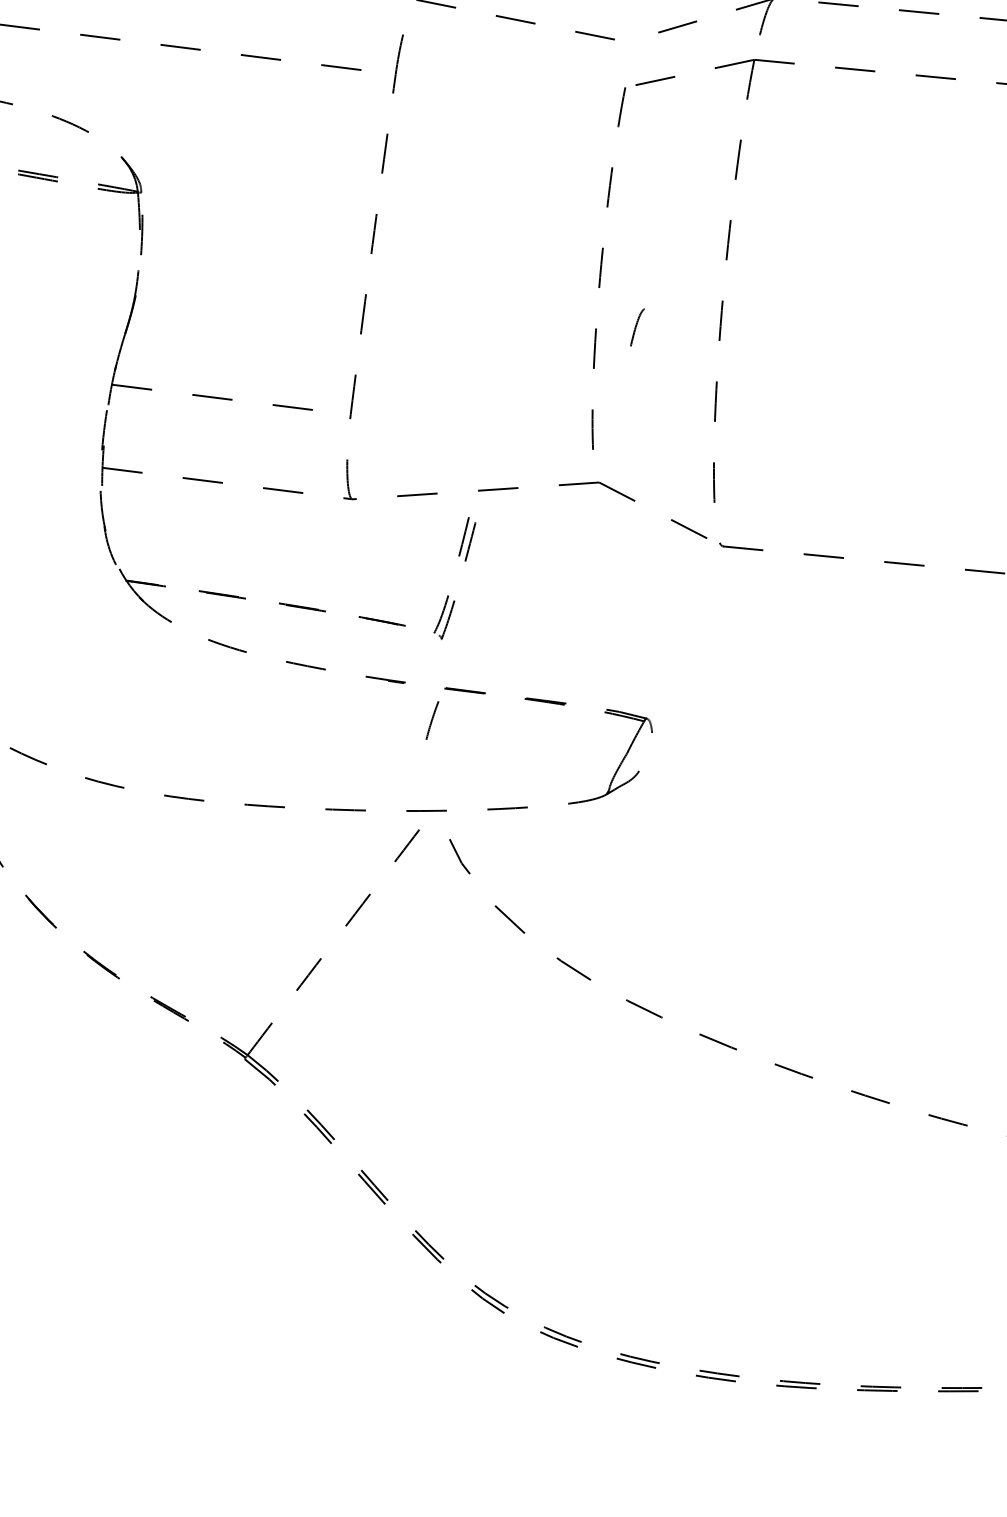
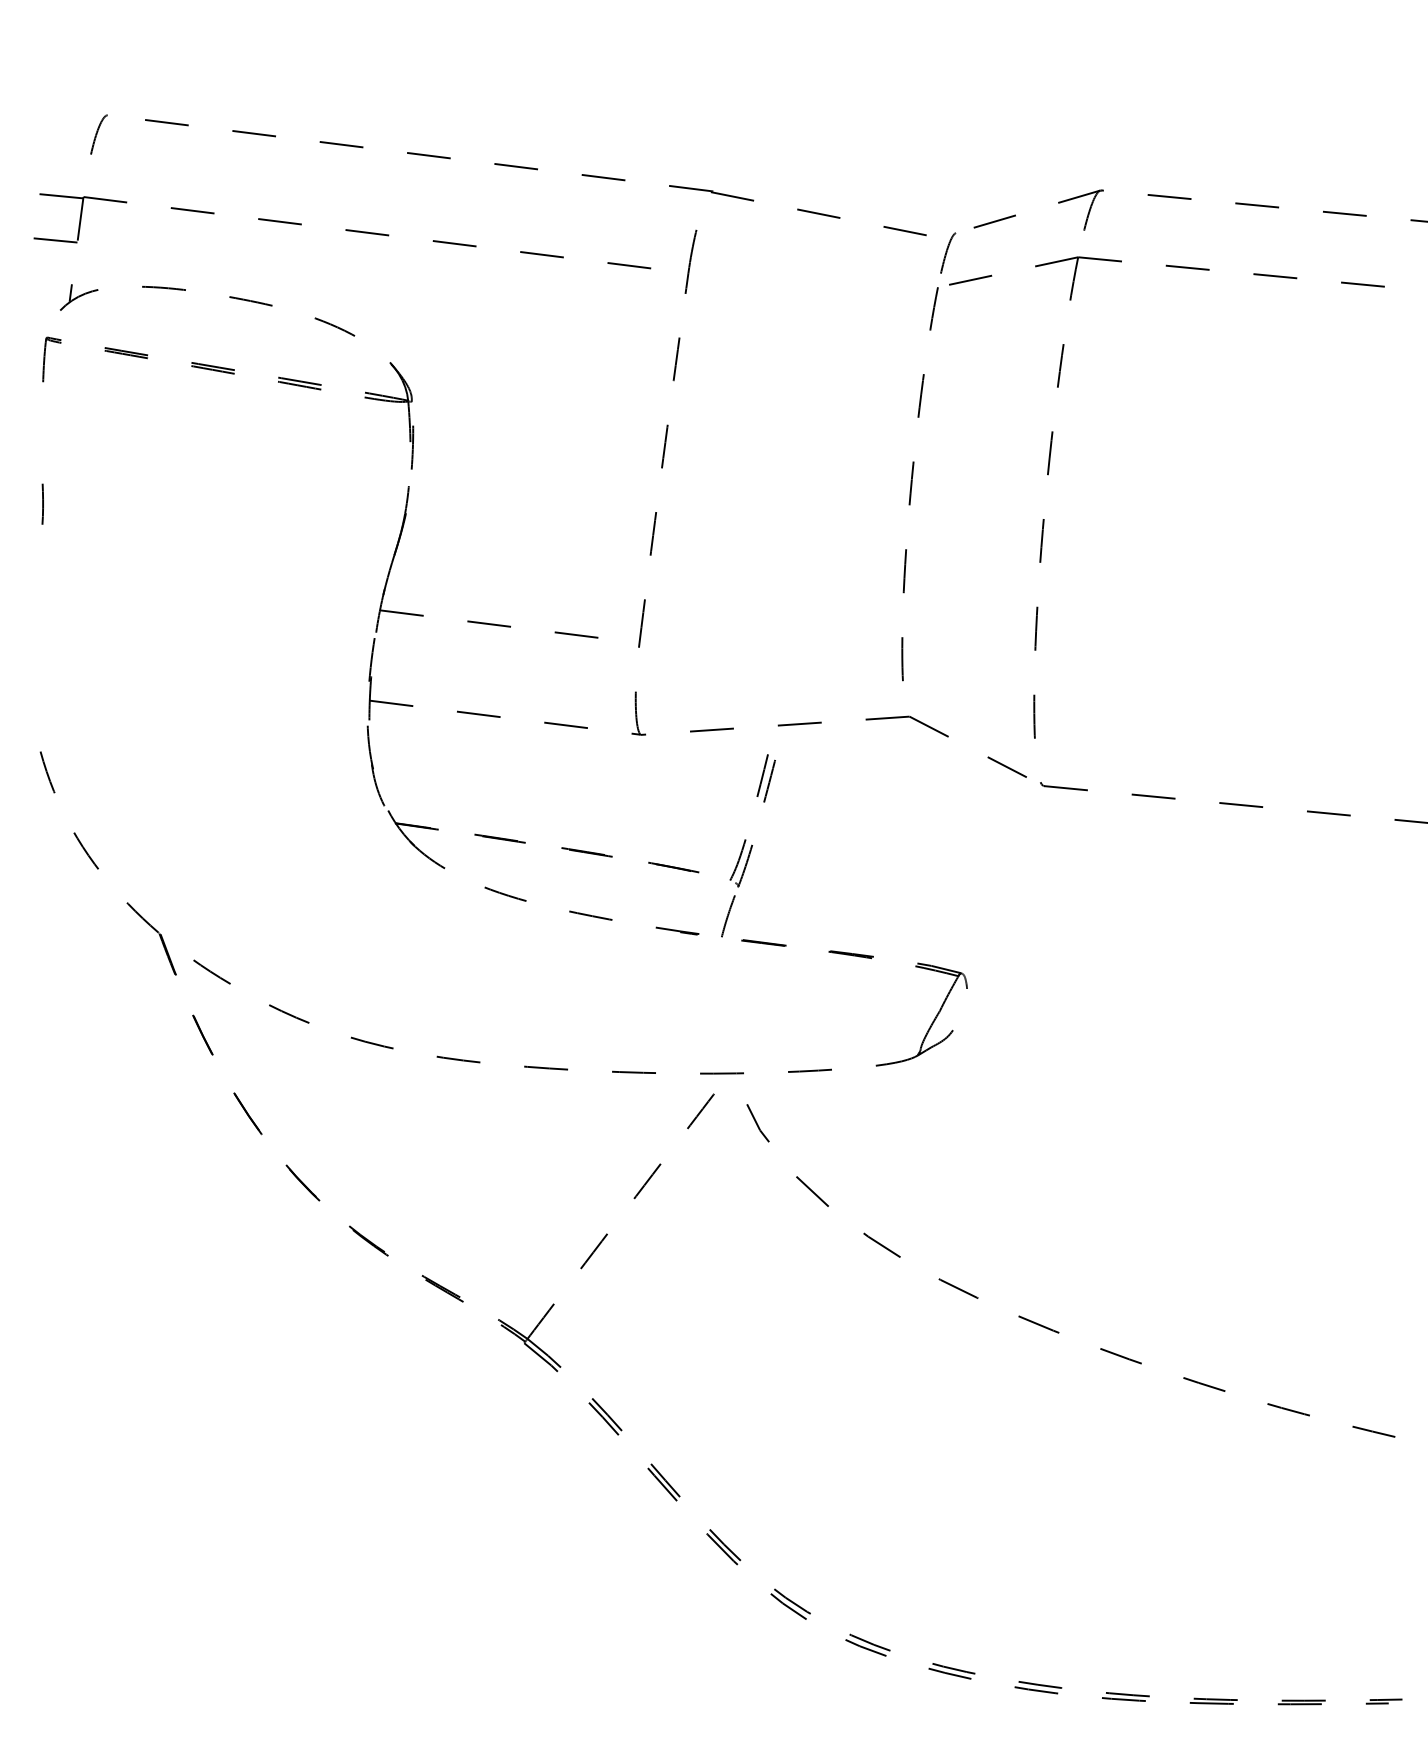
curve: (636, 326) -> (947, 252), moved
line: (432, 720) -> (728, 916), moved

